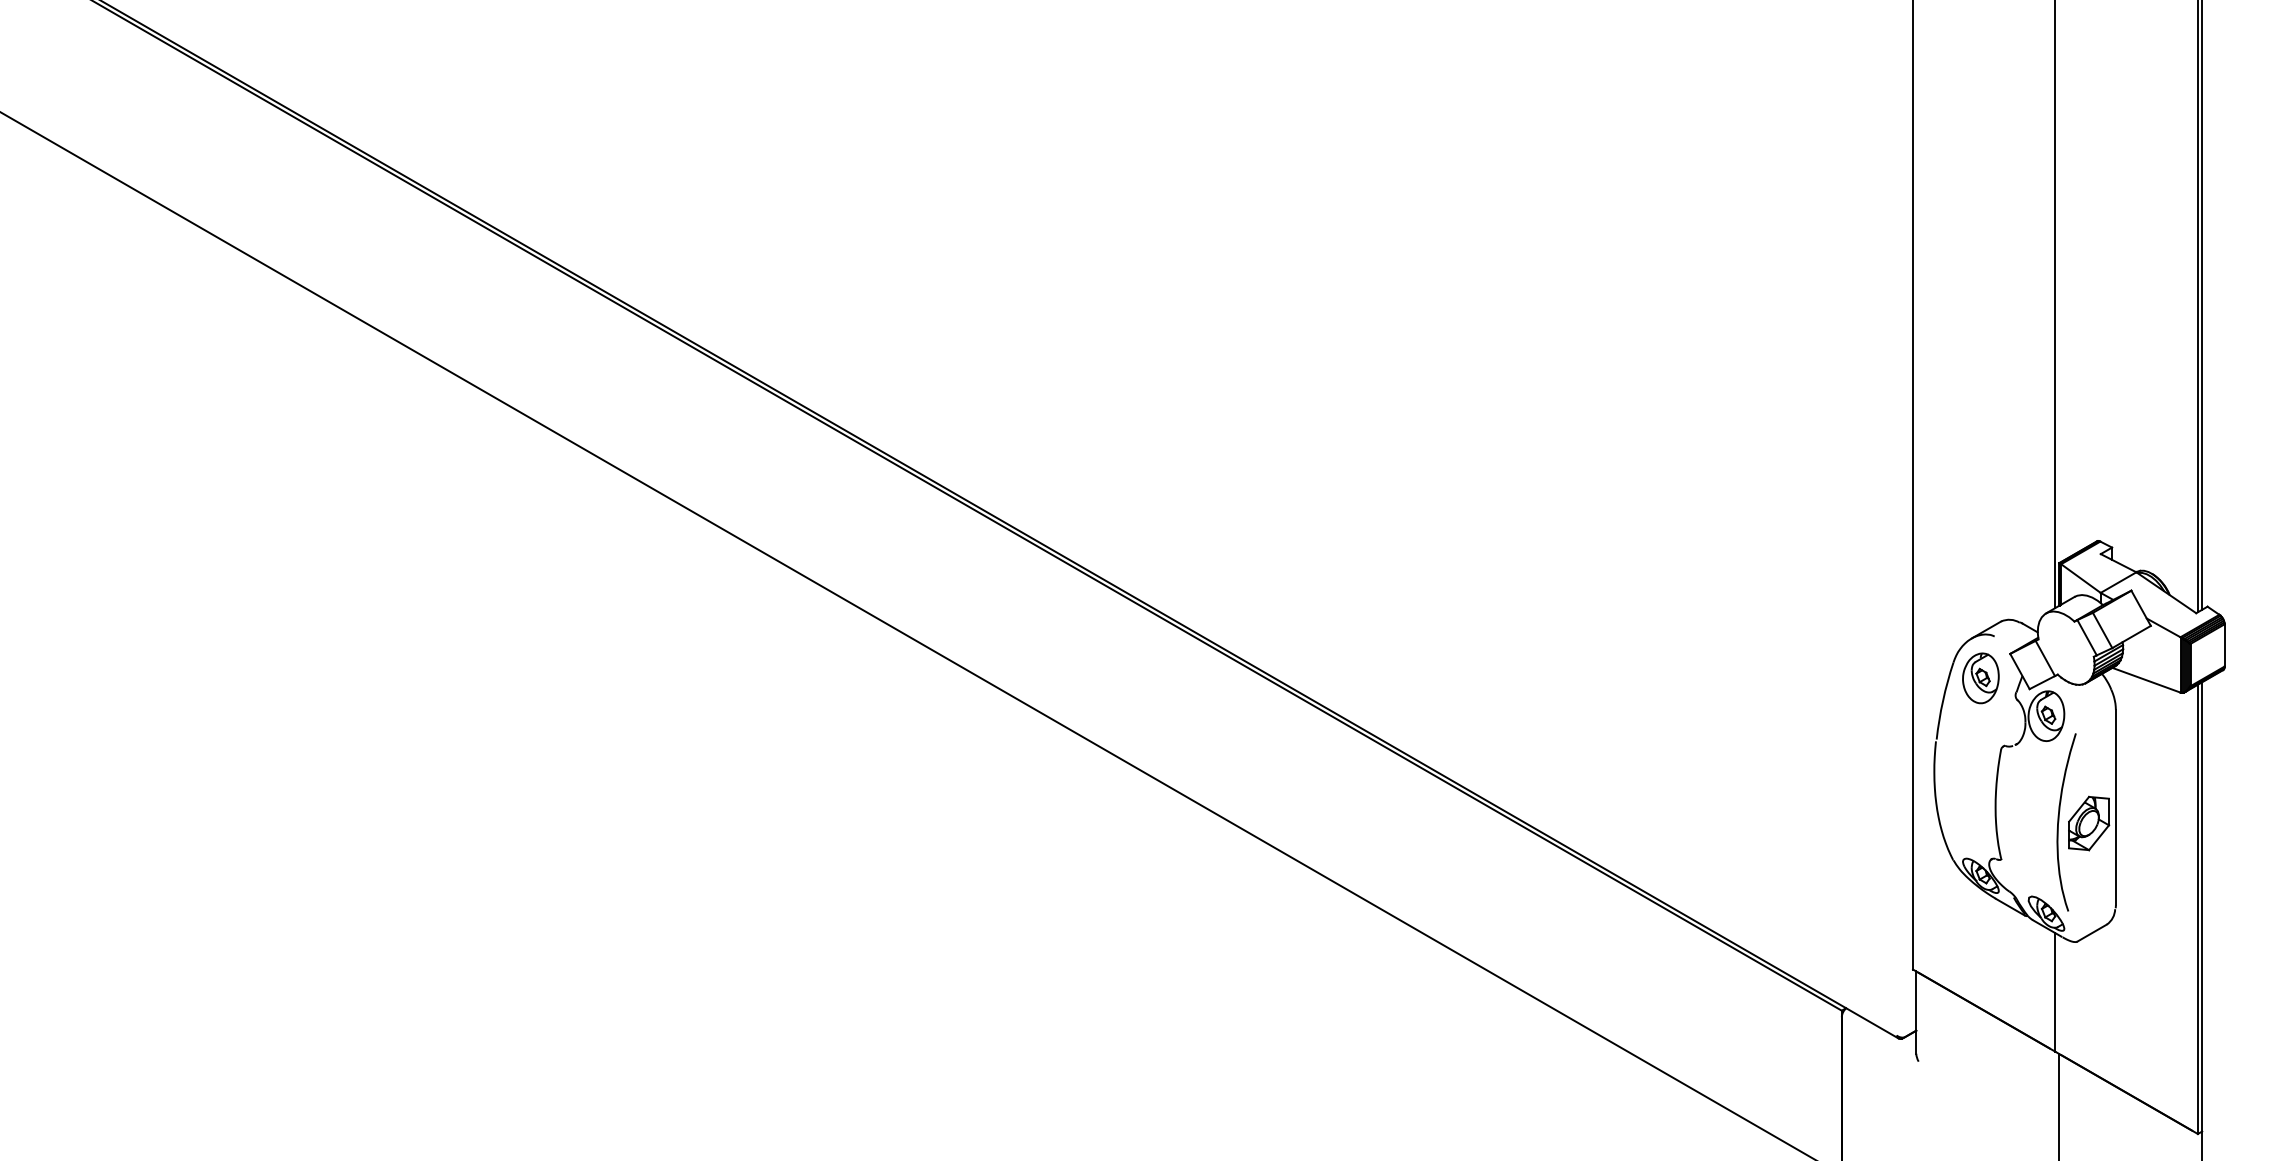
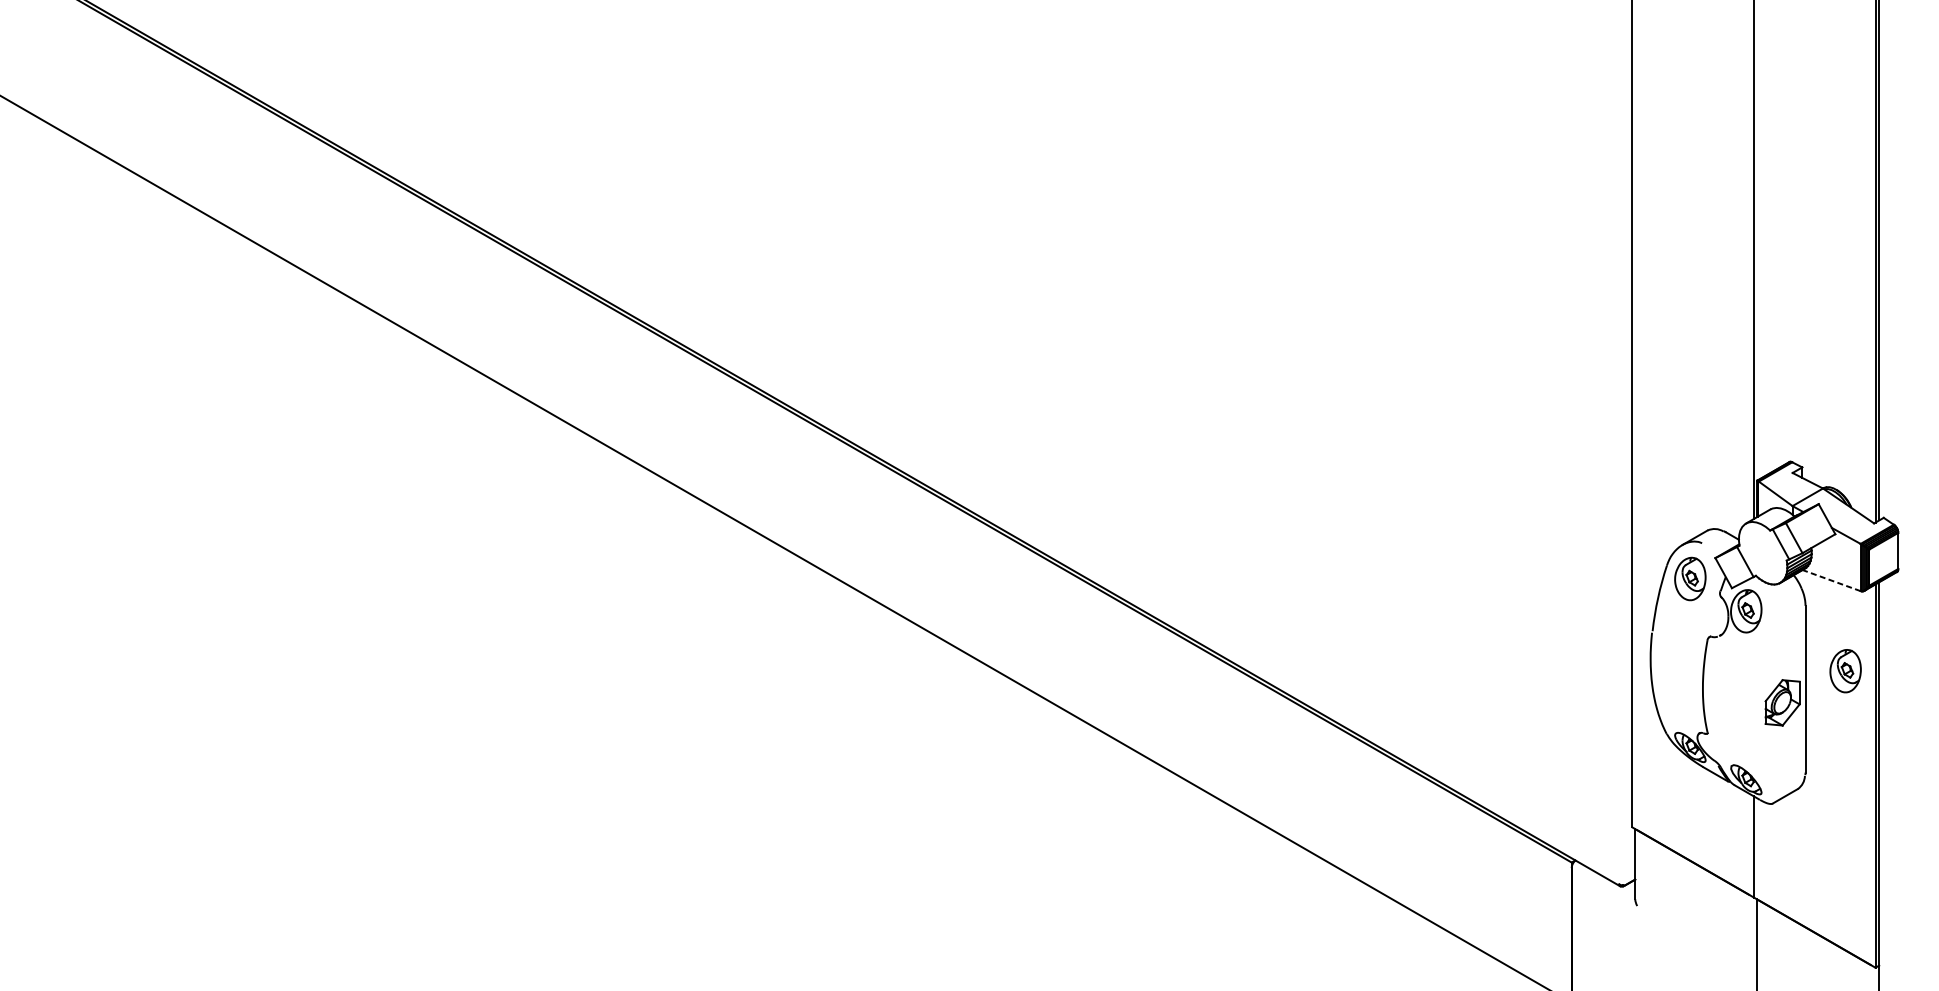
line: (2145, 680) -> (1830, 580), solid -> dashed
part: (2162, 786) -> (1845, 671), added
curve: (2059, 822) -> (1757, 701), removed

